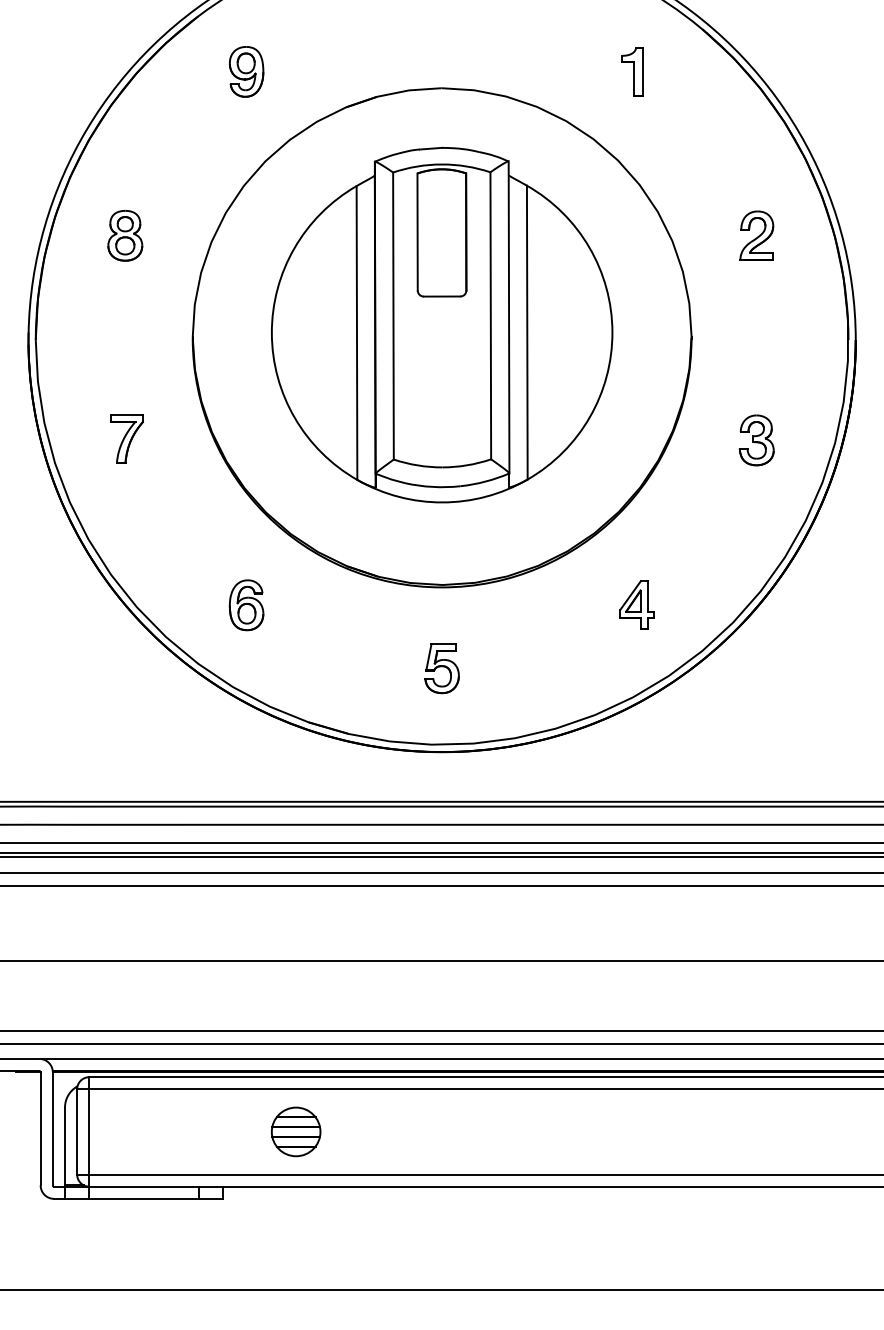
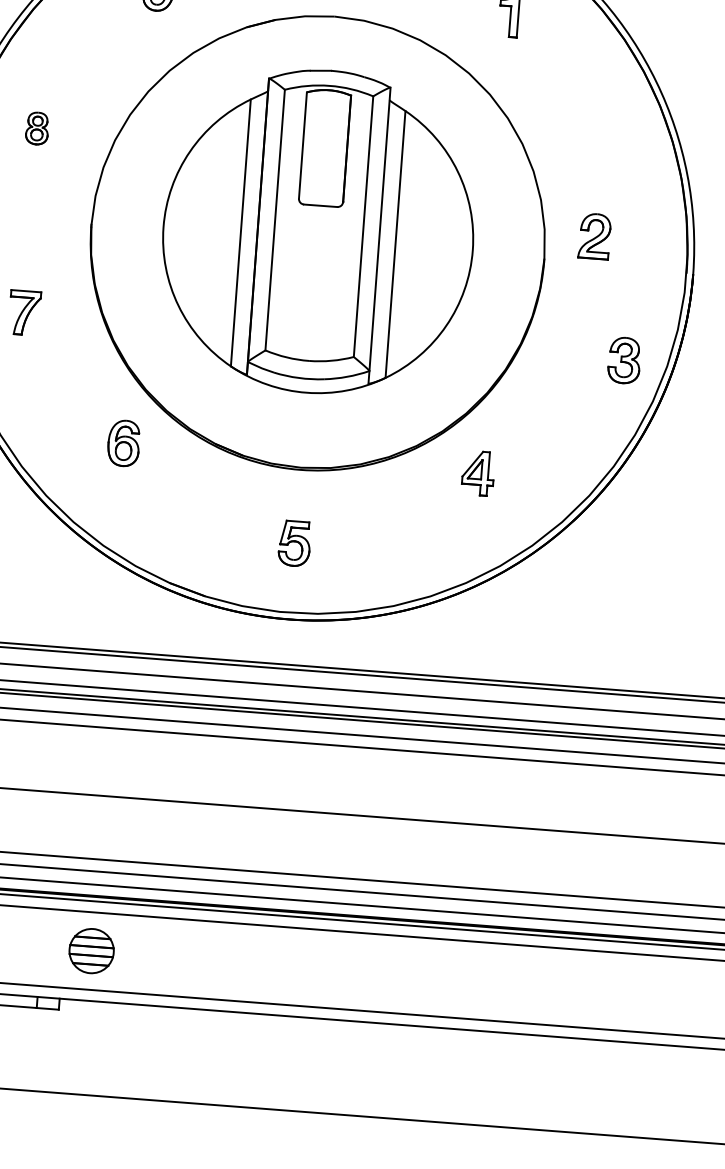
part: (125, 235) -> (37, 128), size x0.7
part: (756, 235) -> (594, 235), moved
part: (756, 440) -> (624, 360), moved
part: (636, 604) -> (477, 472), moved
part: (246, 605) -> (123, 443), moved
part: (295, 1131) -> (91, 950), moved

